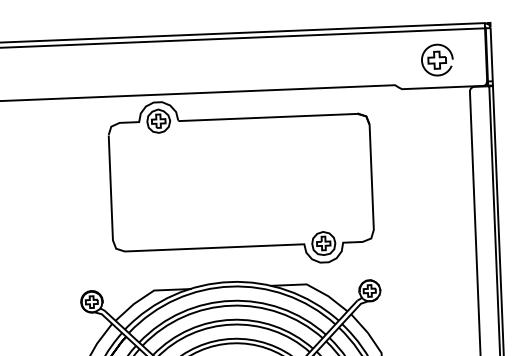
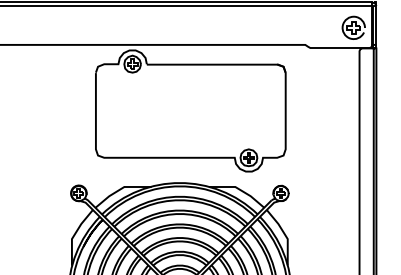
part: (436, 59) -> (353, 27), moved

